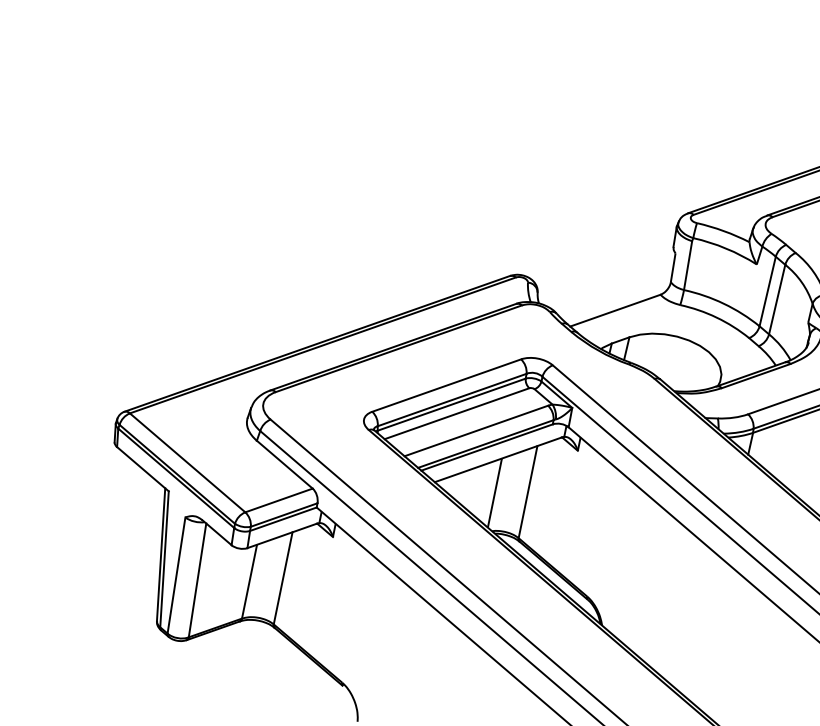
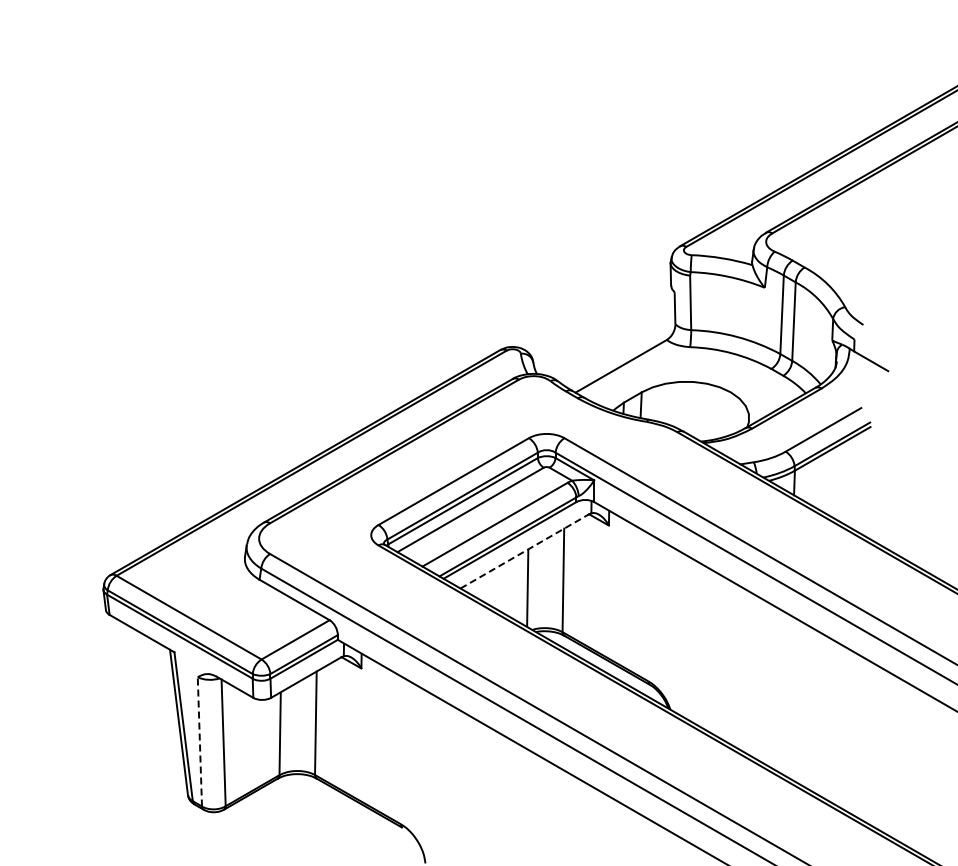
line: (499, 459) -> (525, 551), solid -> dashed
line: (176, 575) -> (199, 741), solid -> dashed

